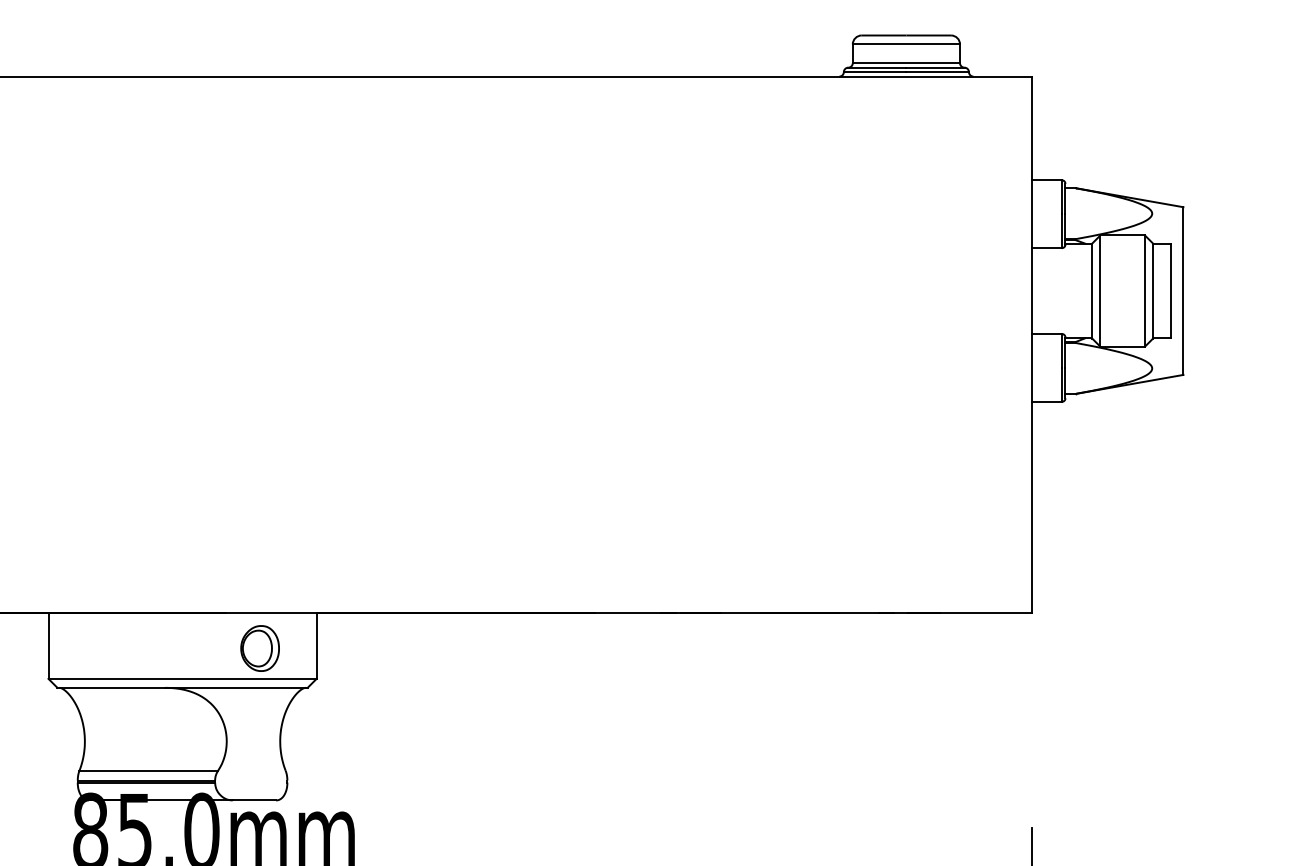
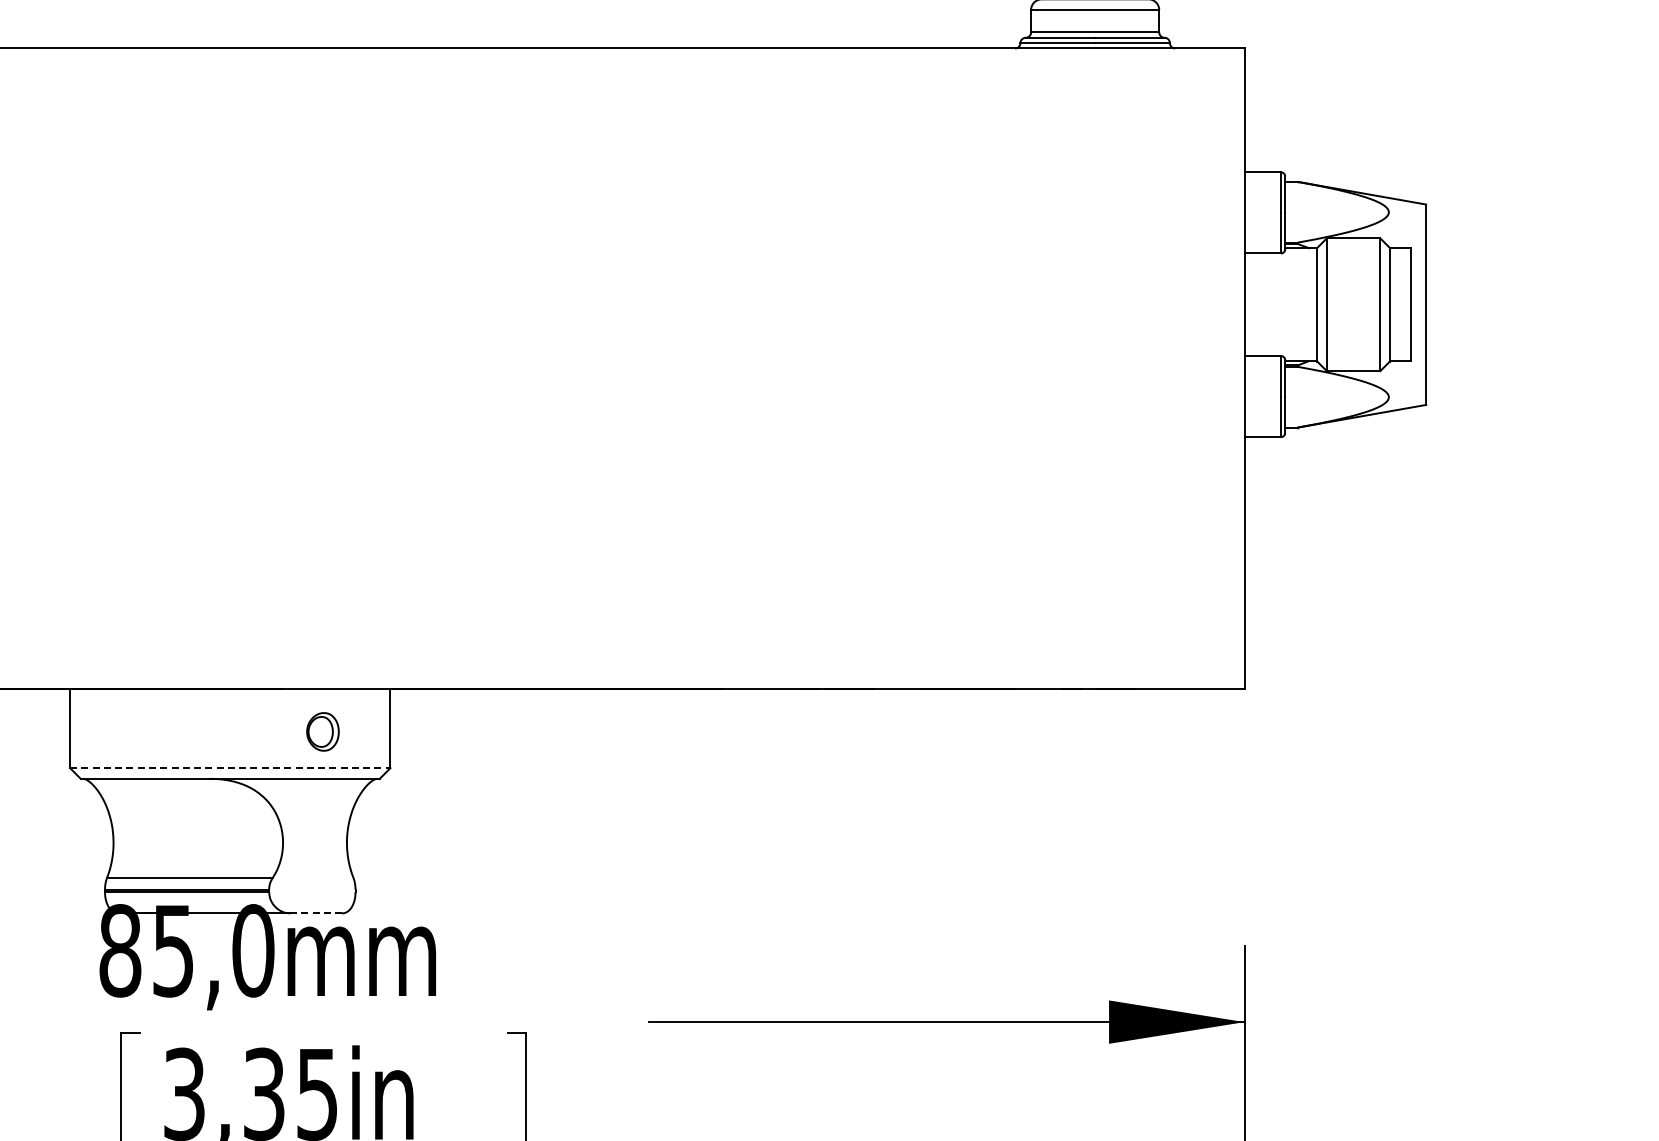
part: (259, 648) -> (322, 731), size x0.7
line: (182, 679) -> (230, 768), solid -> dashed
line: (254, 800) -> (316, 913), solid -> dashed

